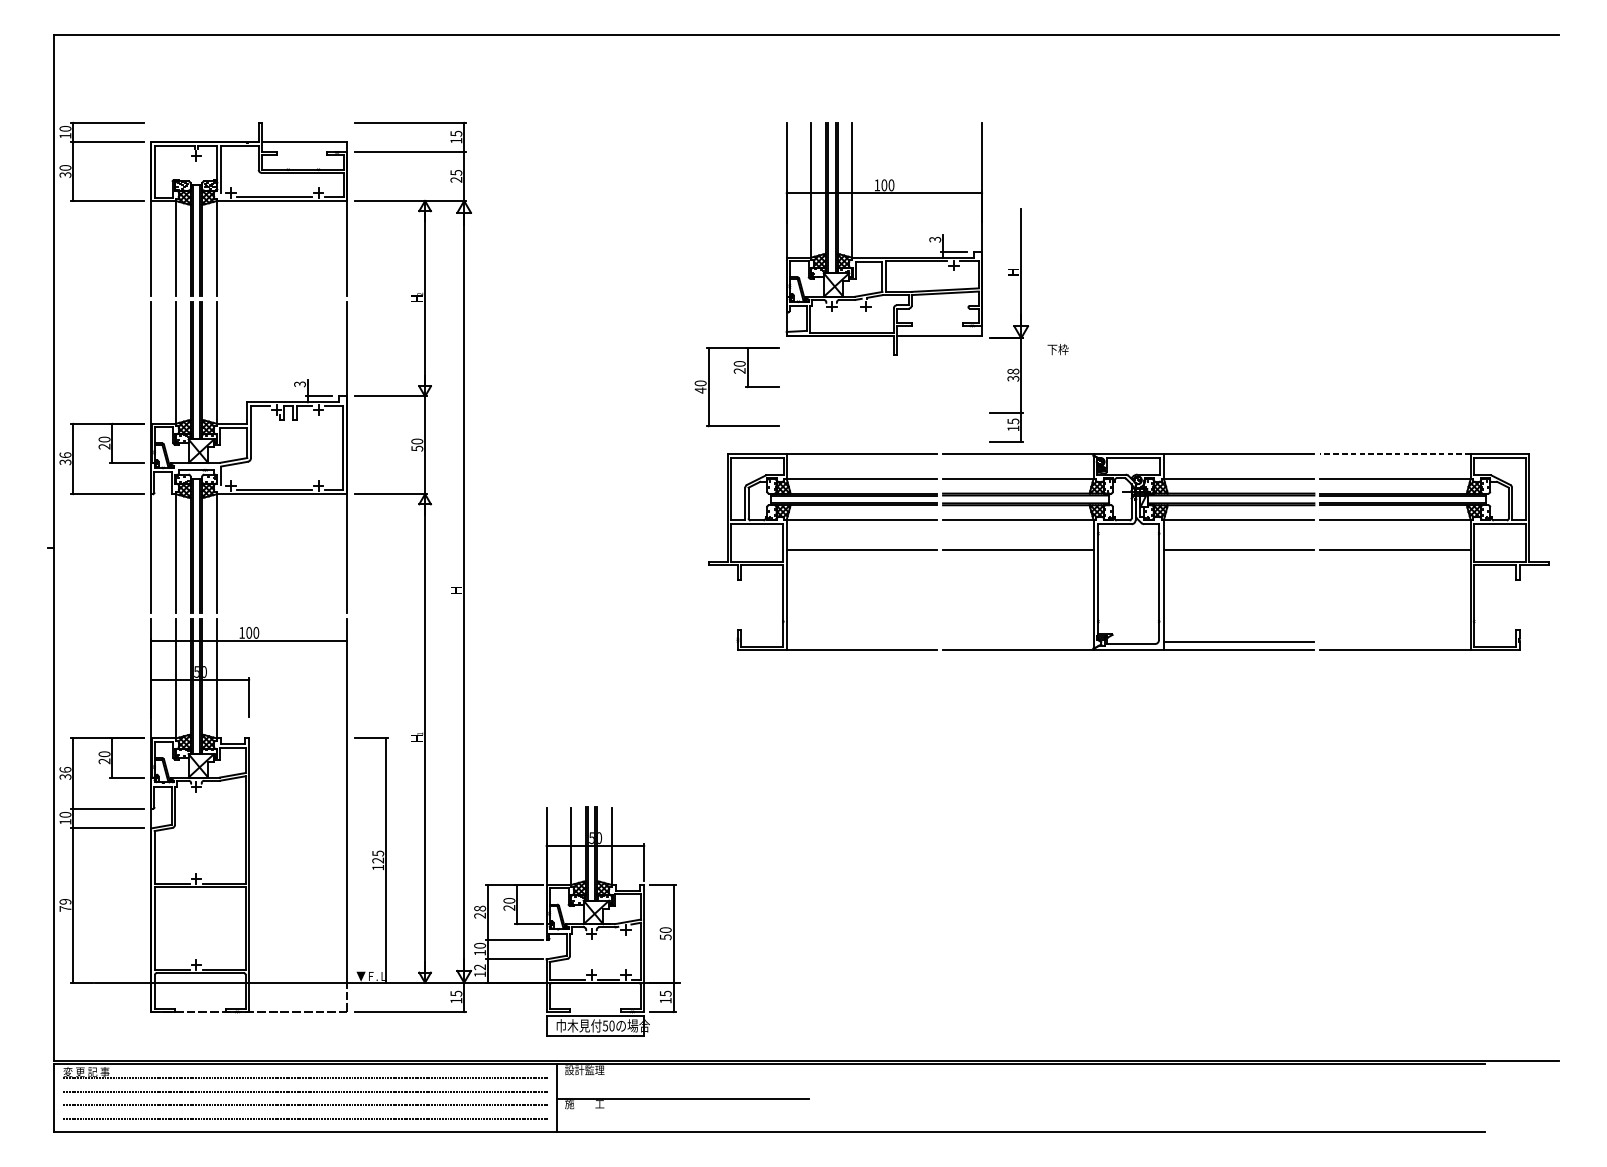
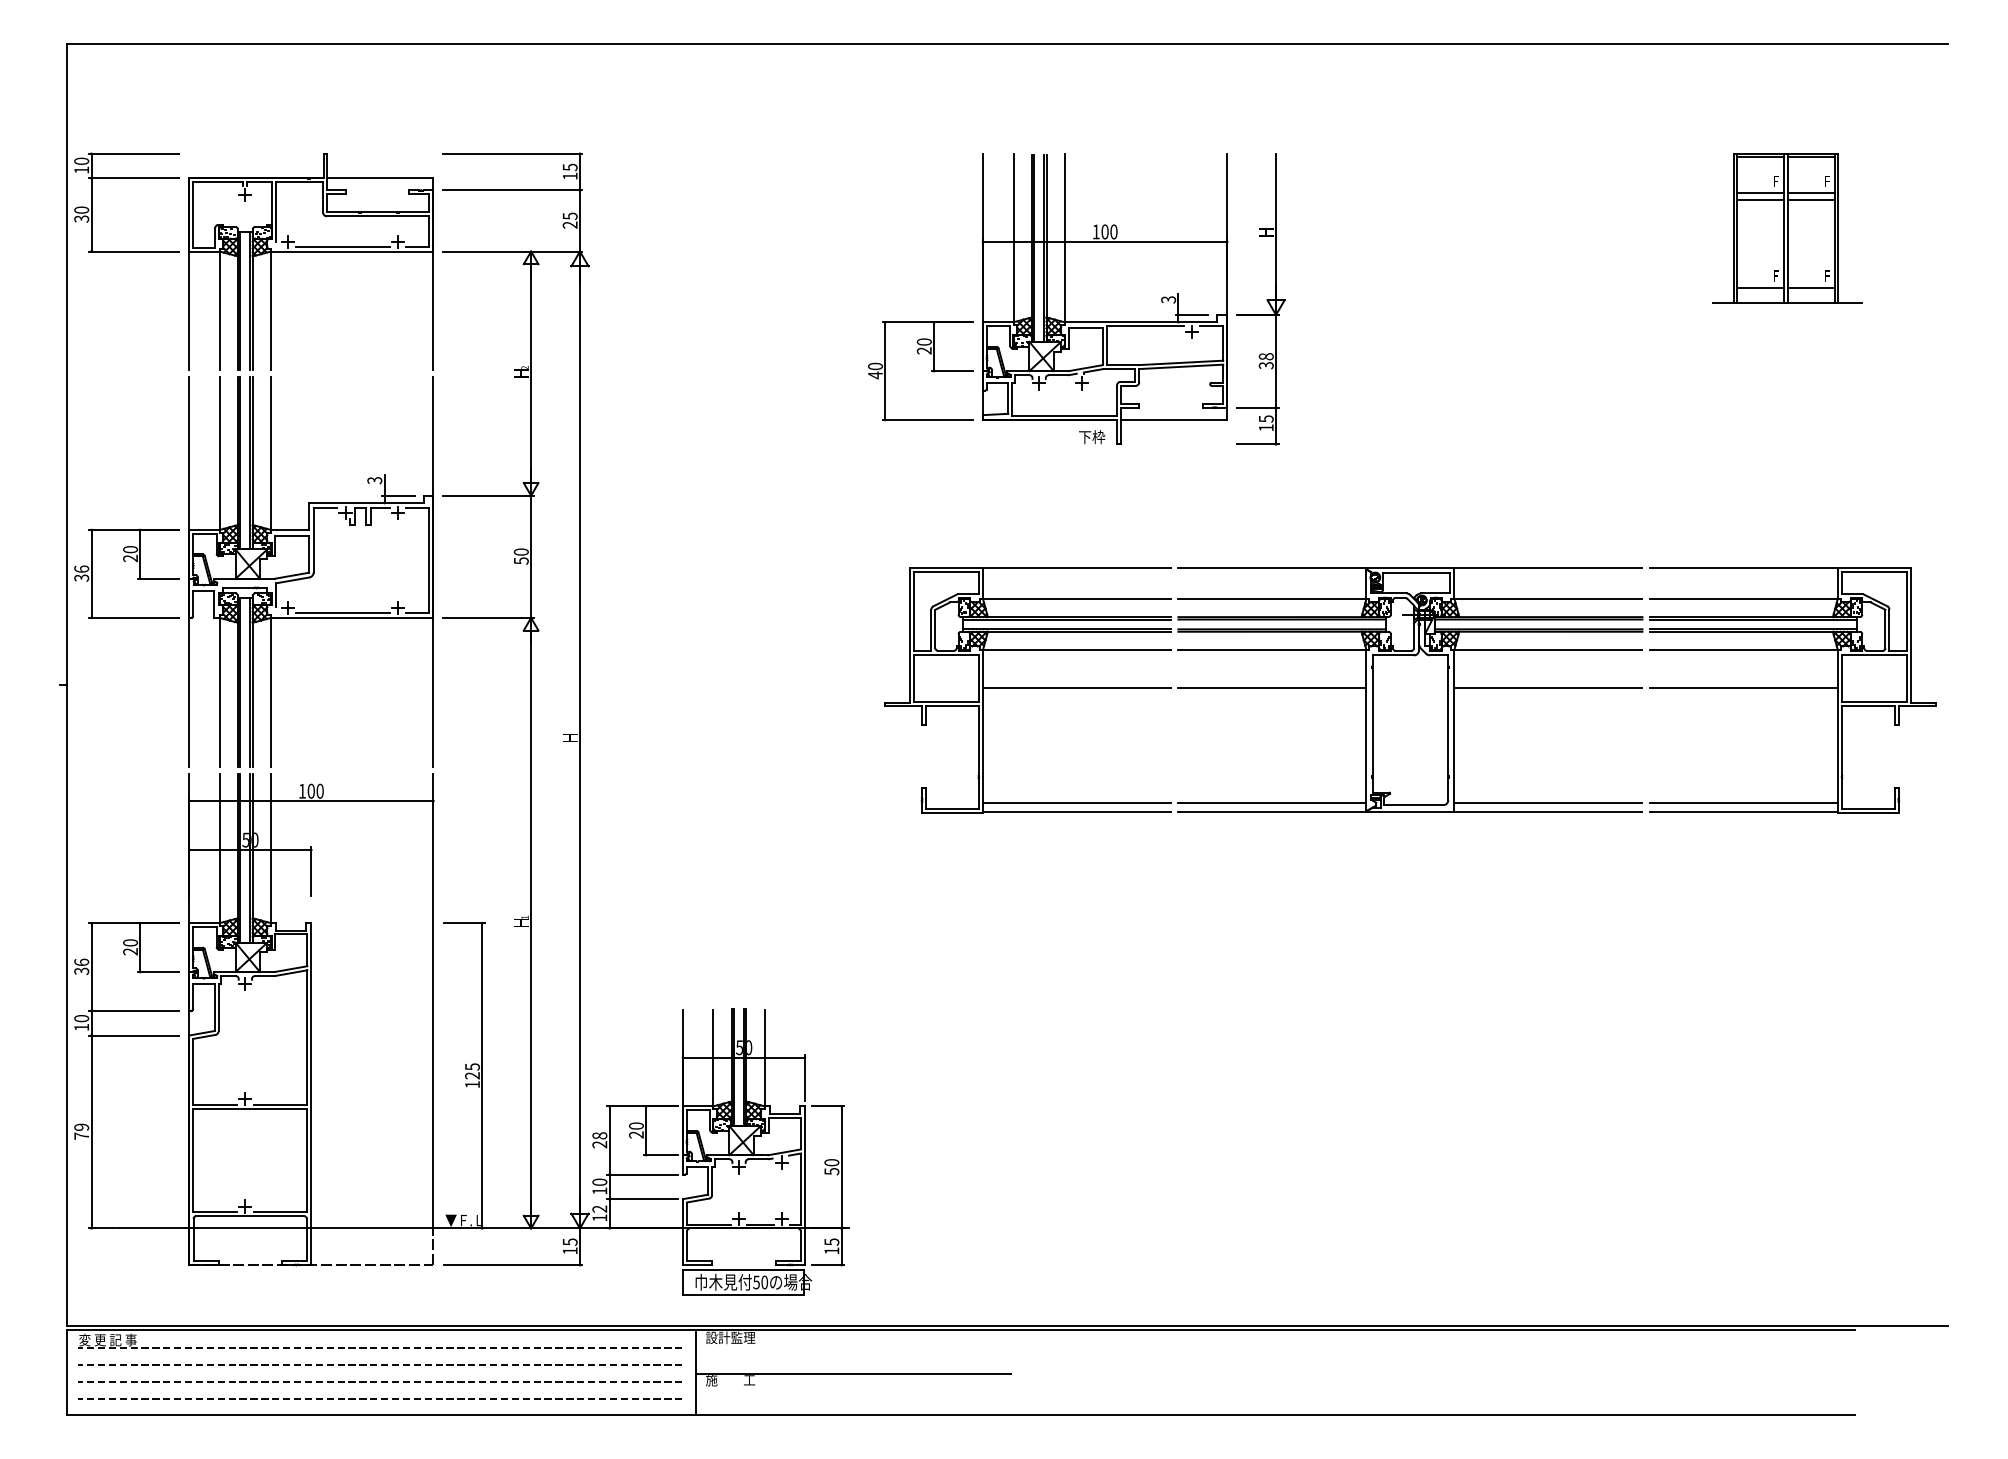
part: (1430, 182) -> (1787, 228), added
part: (1008, 325) -> (1260, 299), moved
text: (1058, 349) -> (1092, 437), moved
part: (745, 387) -> (931, 371), moved
line: (1395, 454) -> (1743, 568), dashed -> solid
line: (861, 641) -> (1076, 802), added
line: (1018, 641) -> (1272, 802), added
line: (1395, 641) -> (1743, 802), added

